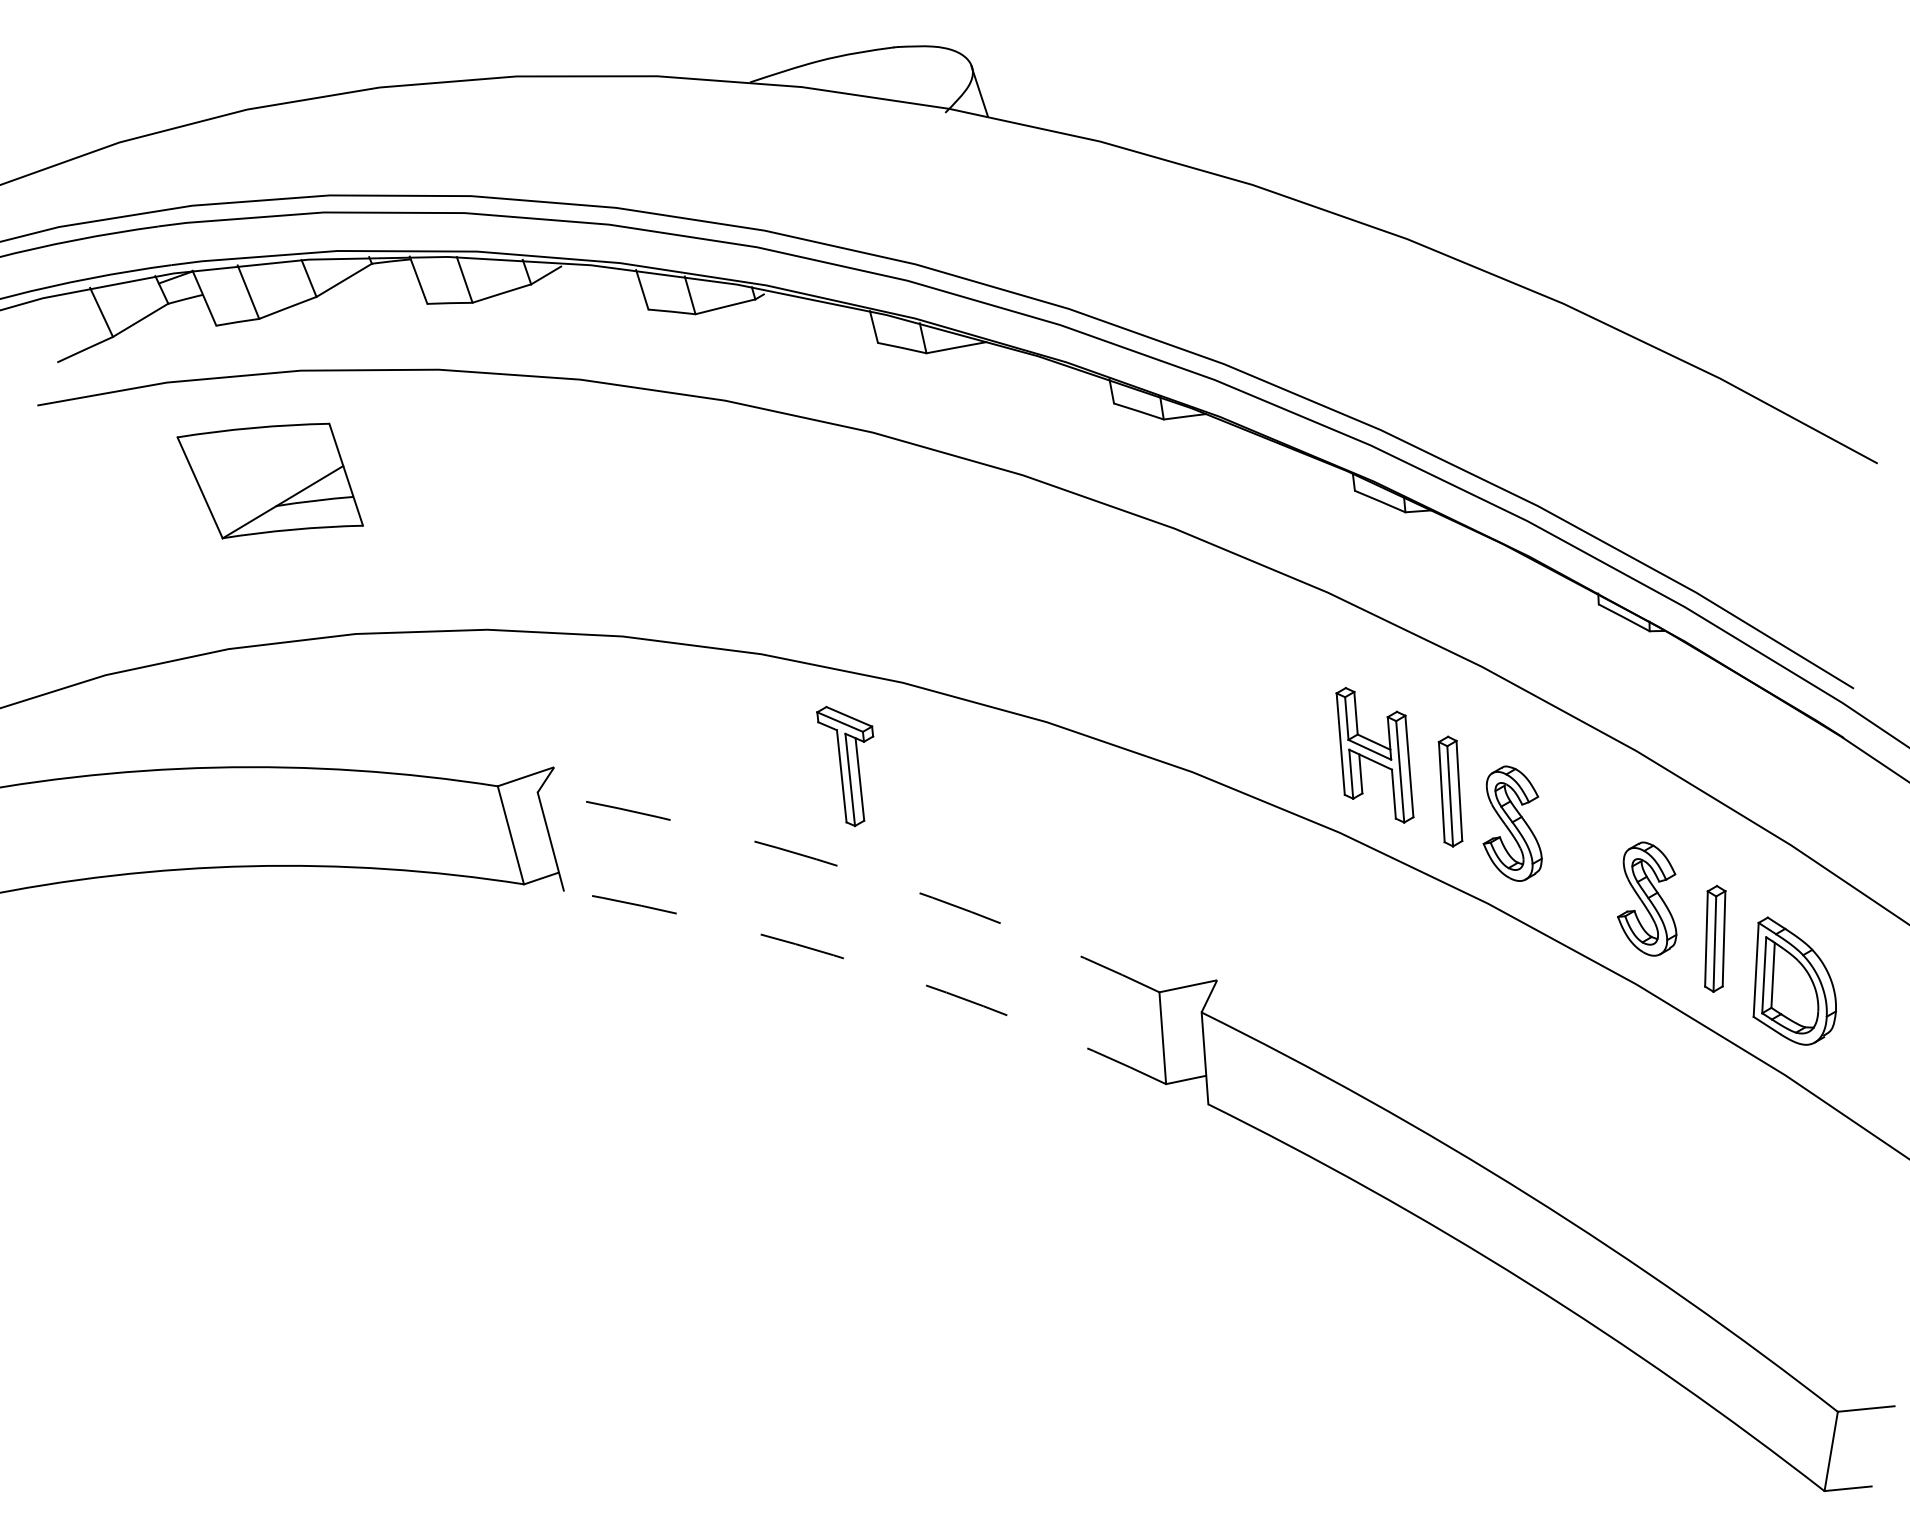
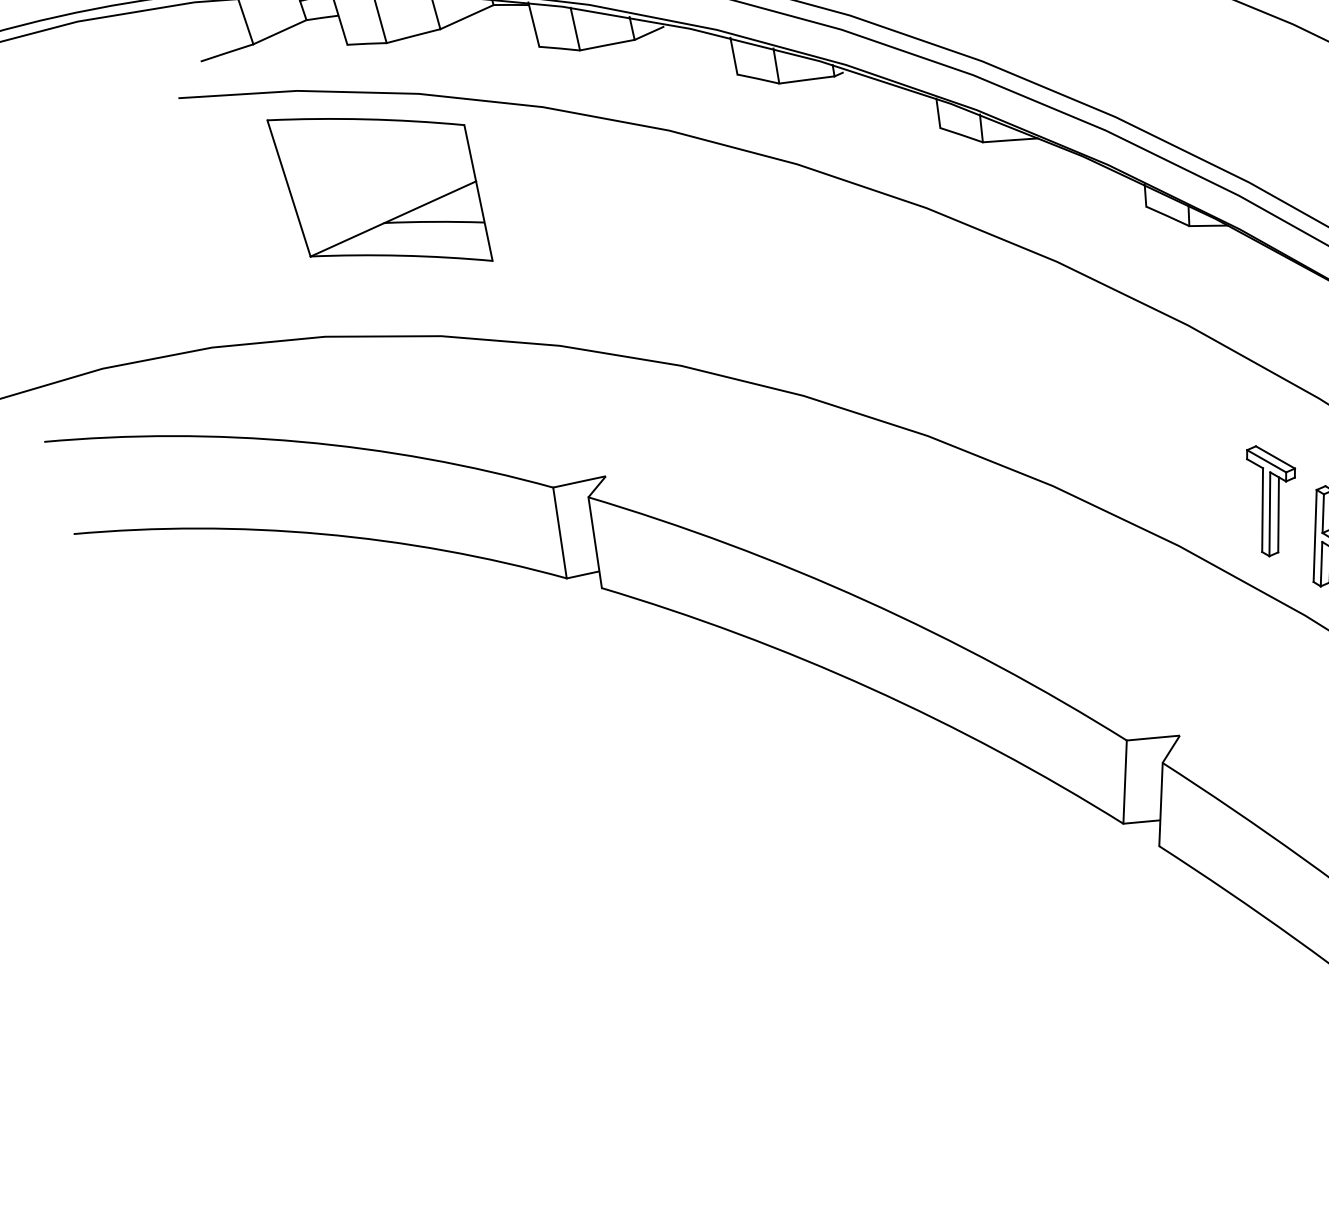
part: (269, 480) -> (379, 189), size x1.43
part: (845, 766) -> (1266, 501), moved
arc: (855, 871) -> (866, 600), dashed -> solid
arc: (871, 967) -> (870, 688), dashed -> solid

